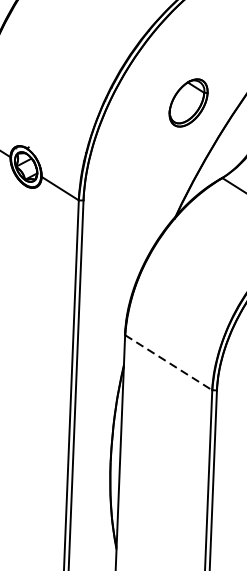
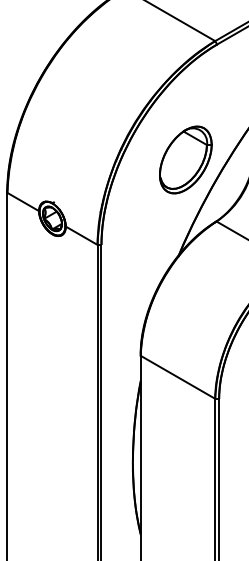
part: (188, 102) -> (185, 159), size x1.67
line: (169, 362) -> (178, 377), dashed -> solid

